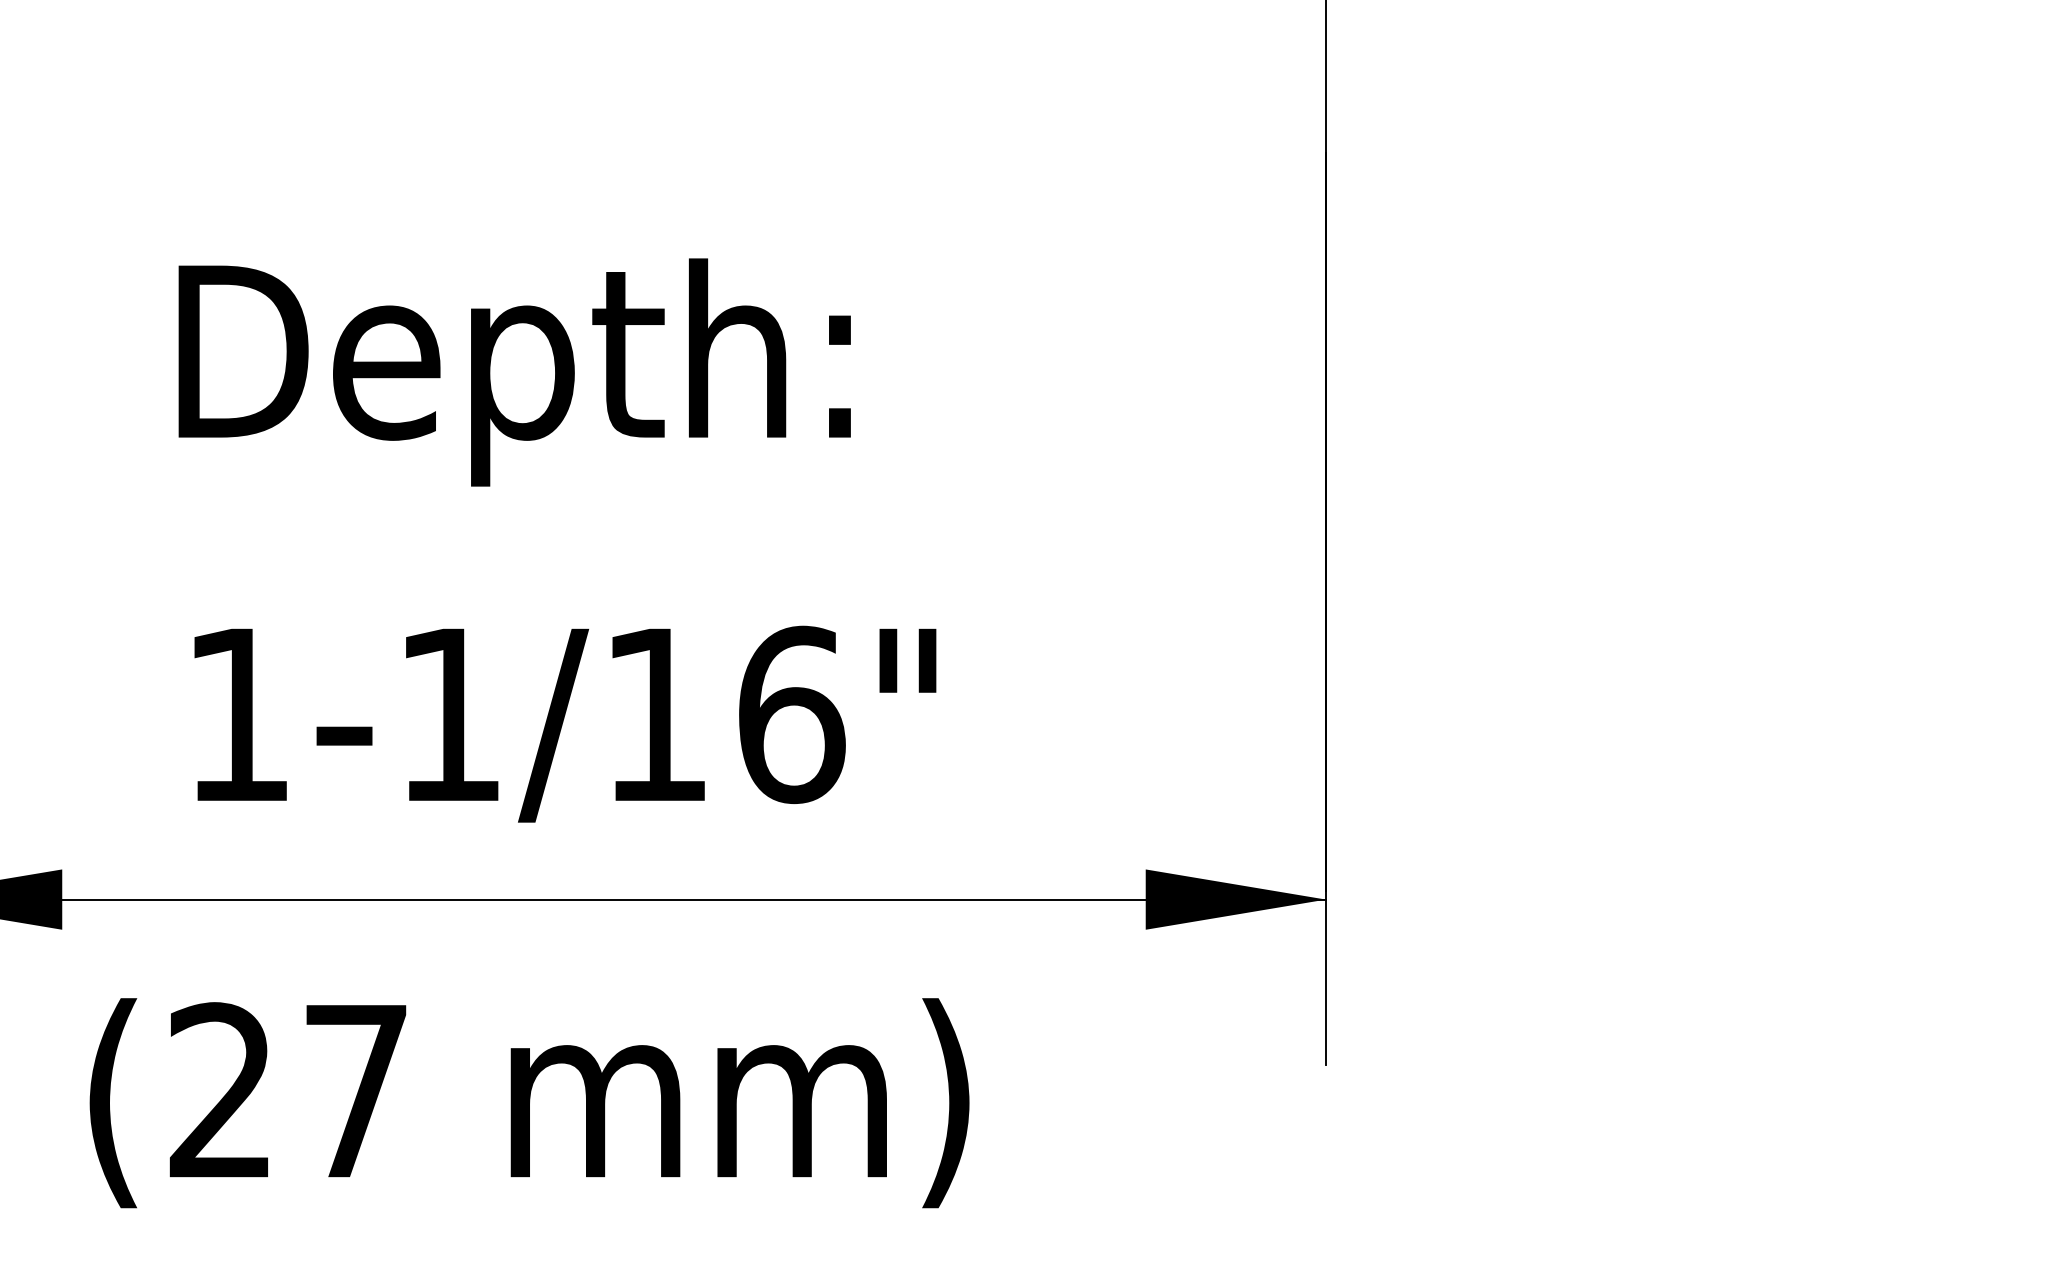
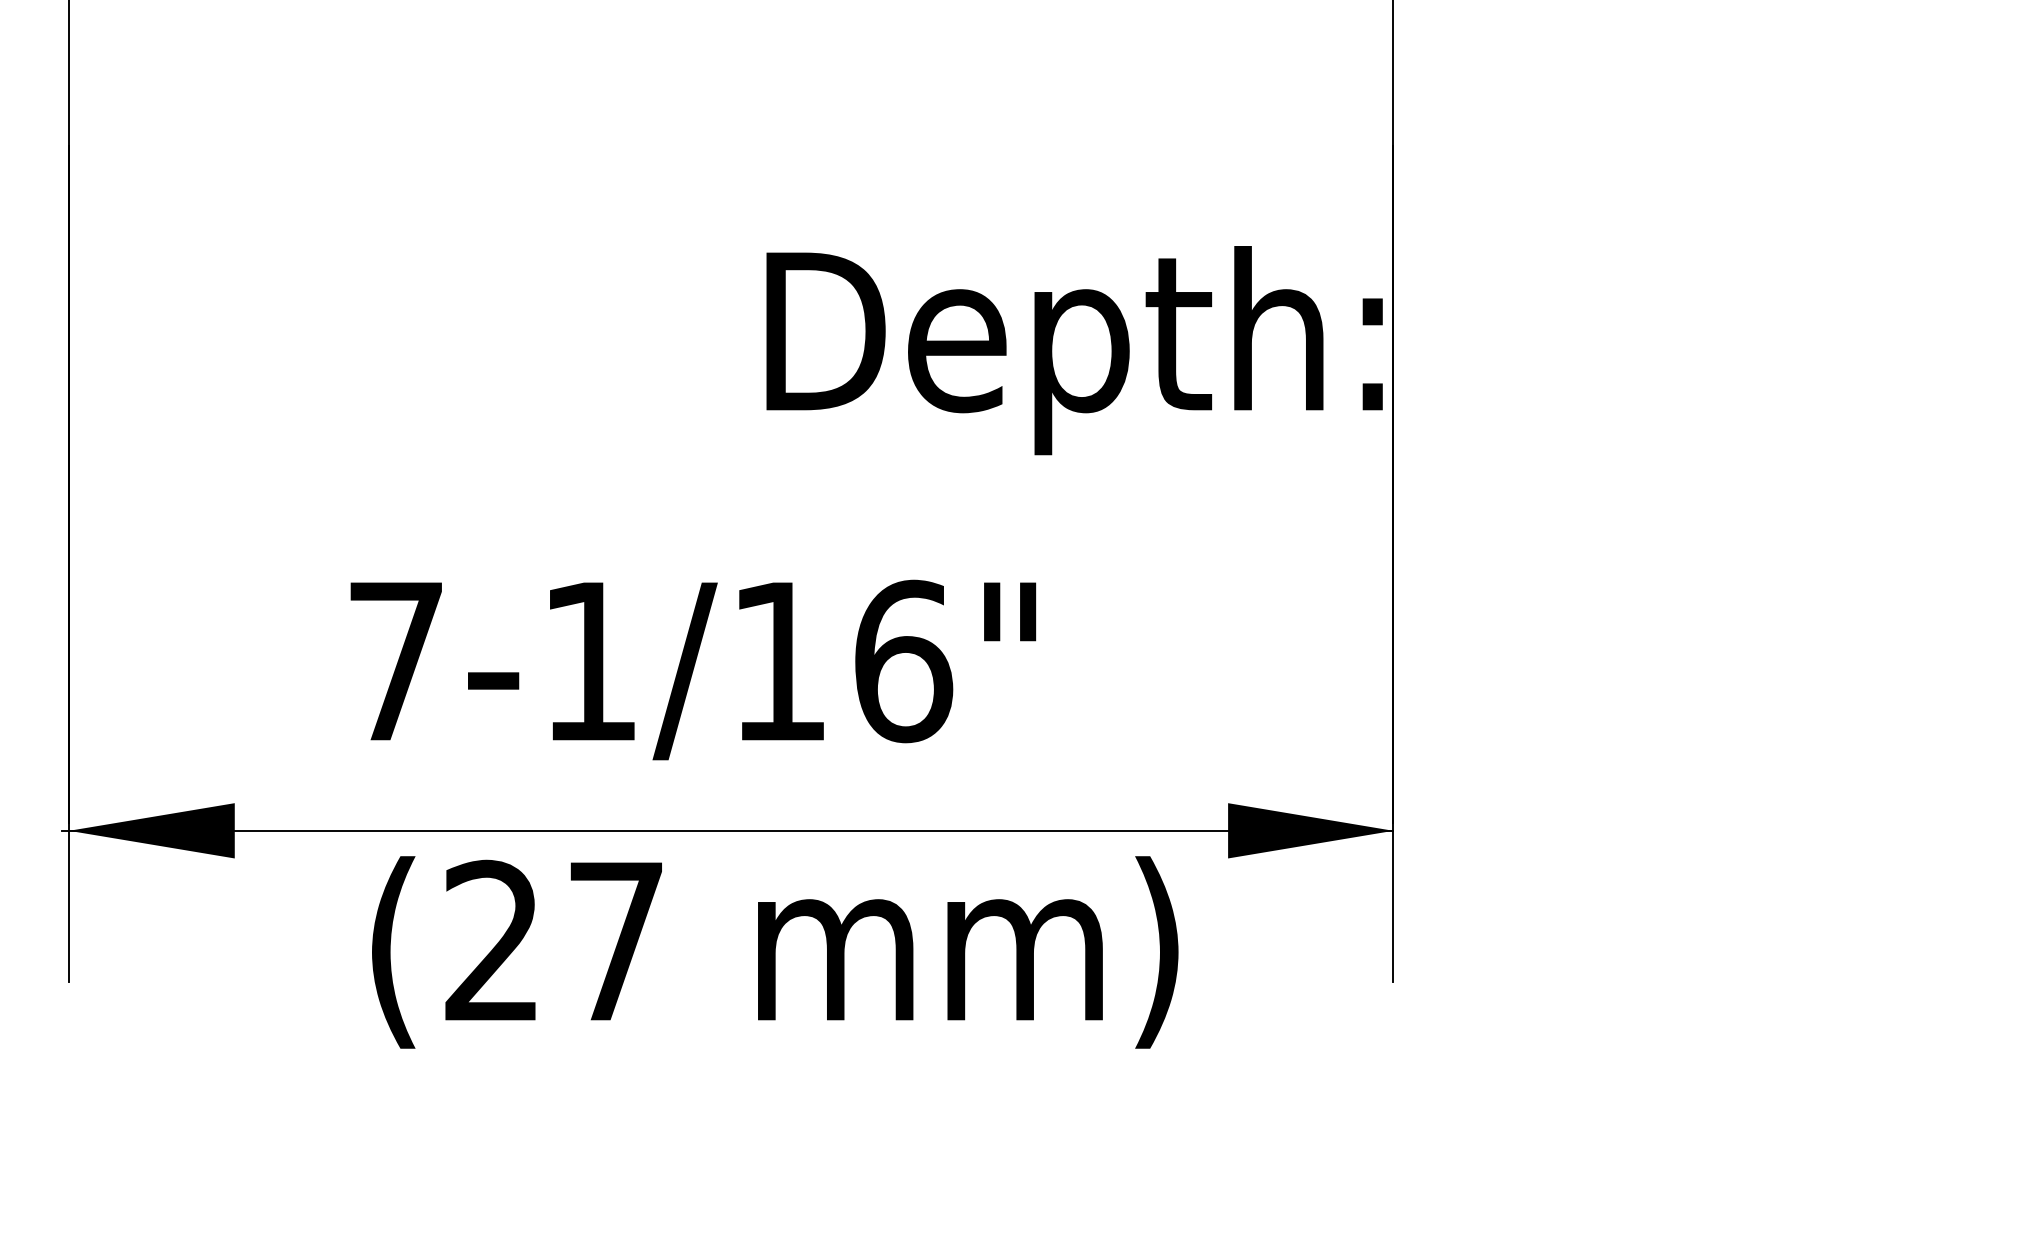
text: (514, 372) -> (1074, 350), moved
text: (237, 714) -> (395, 661), 1-1/16" -> 7-1/16"
text: (529, 1103) -> (775, 952), moved

